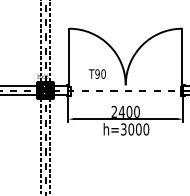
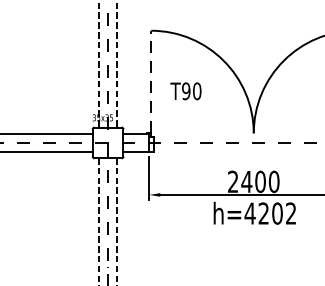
line: (69, 56) -> (151, 81), solid -> dashed
text: (96, 73) -> (184, 90), moved
hatch: (45, 90) -> (108, 142), removed
text: (134, 129) -> (269, 213), h=3000 -> h=4202

